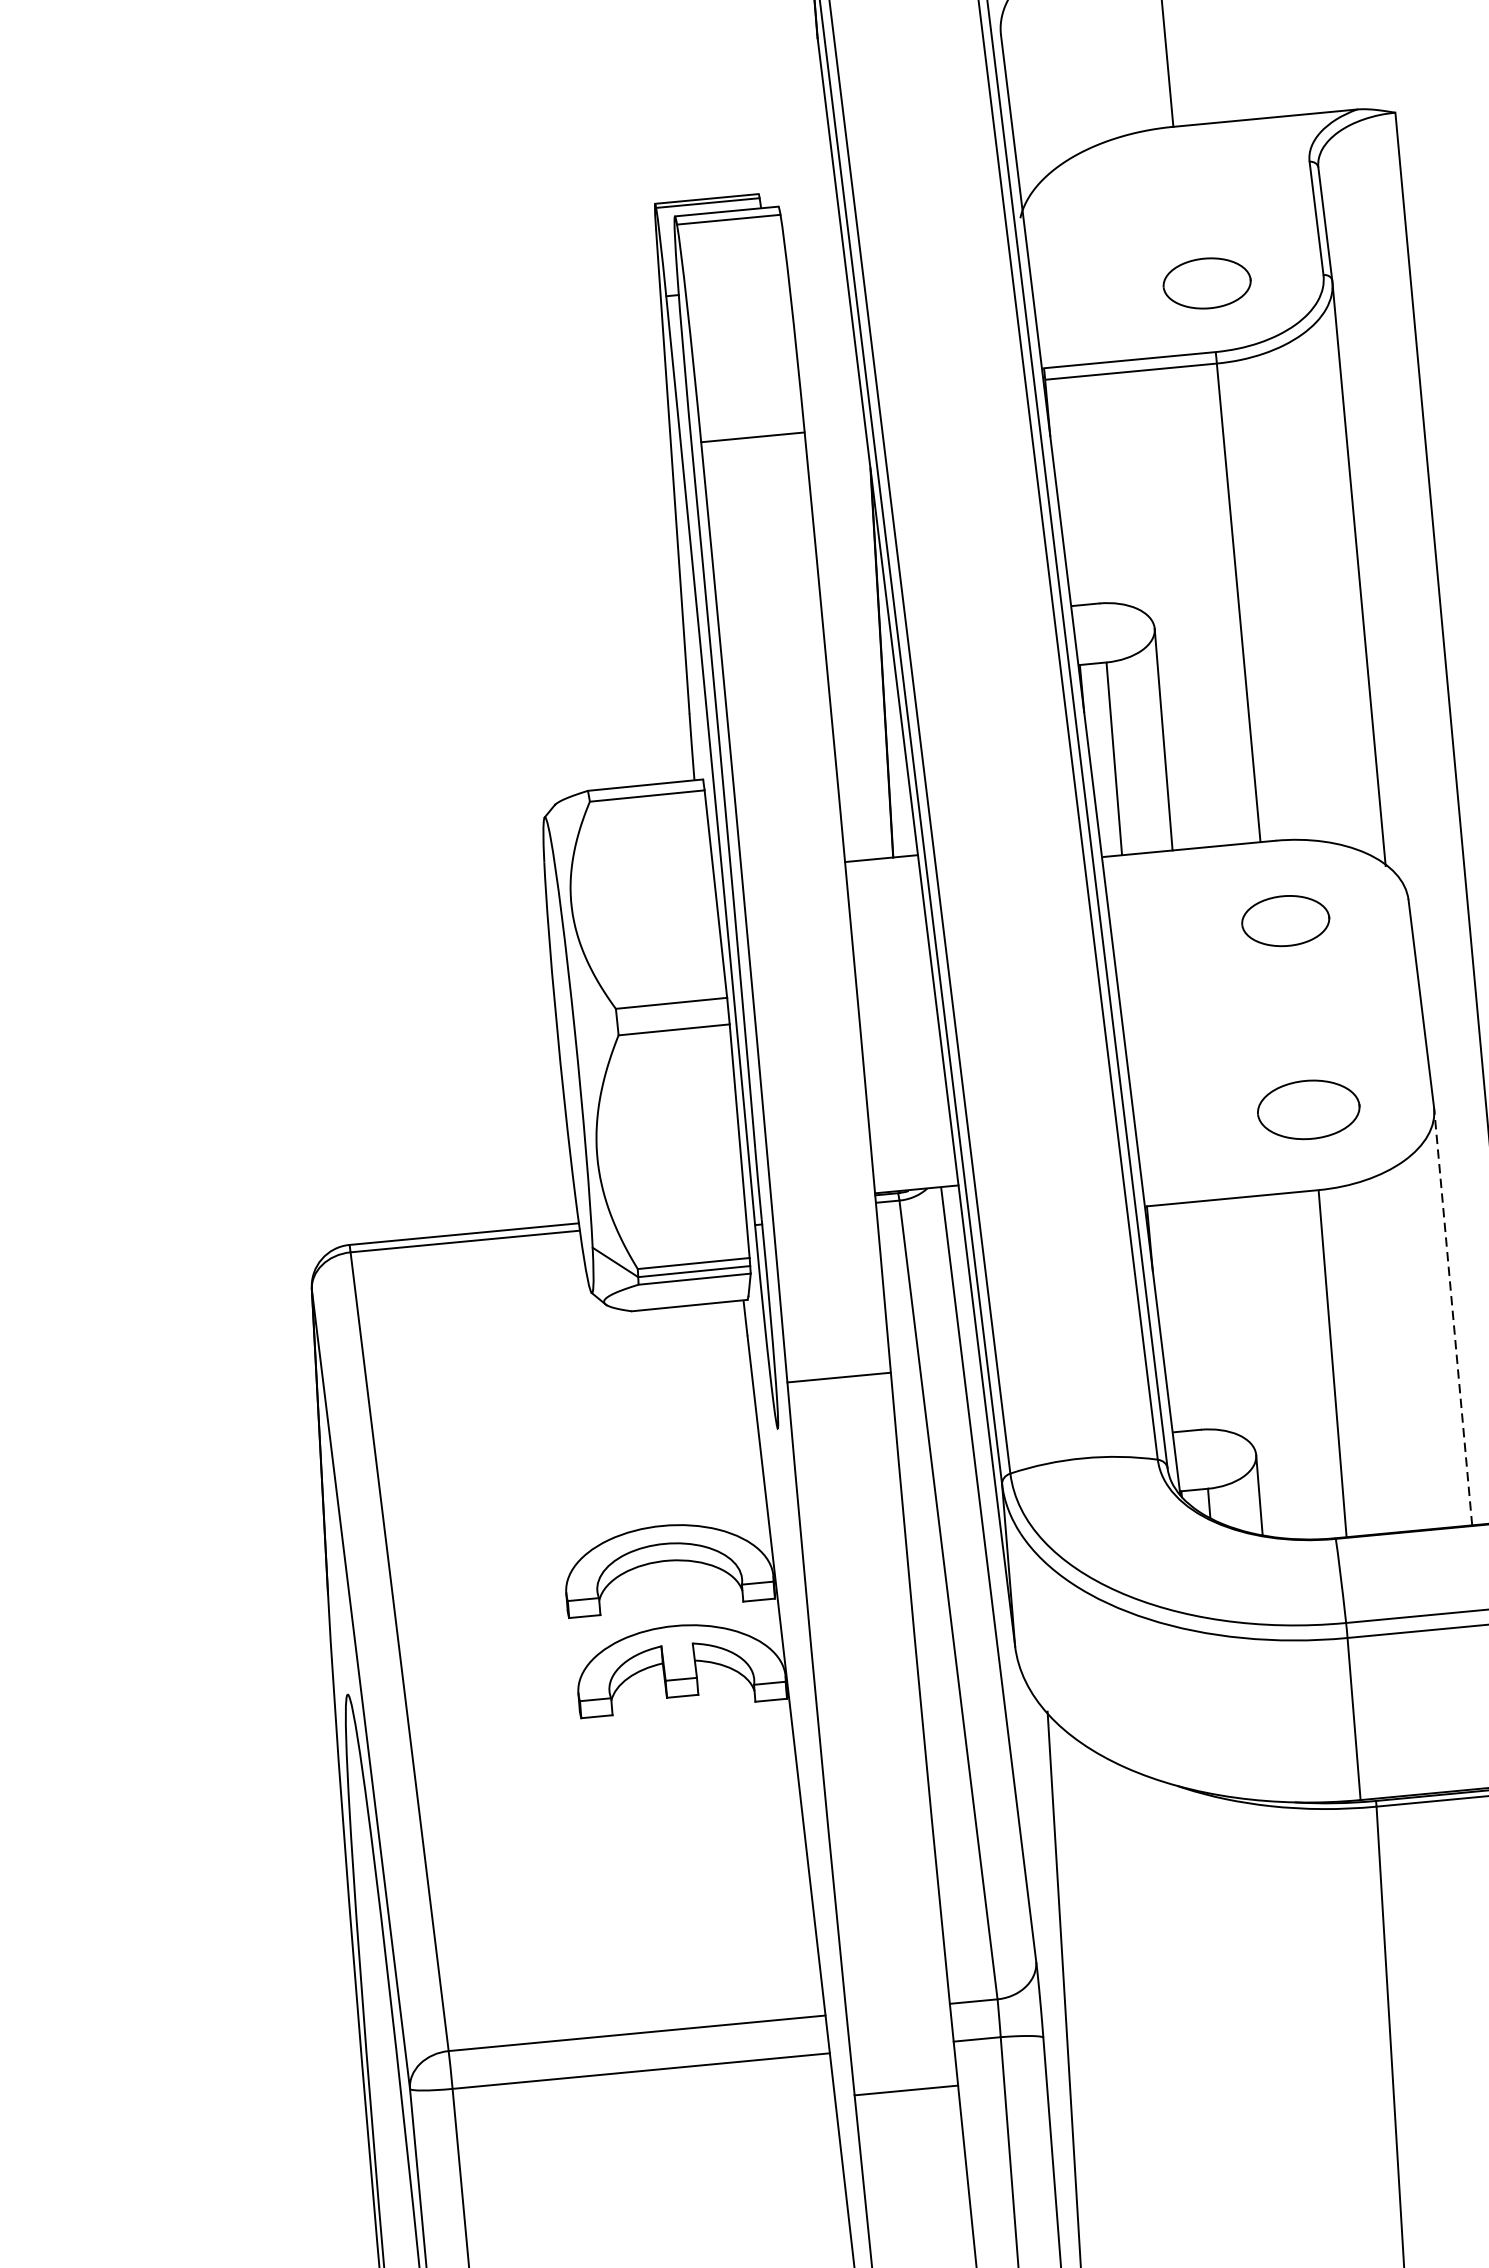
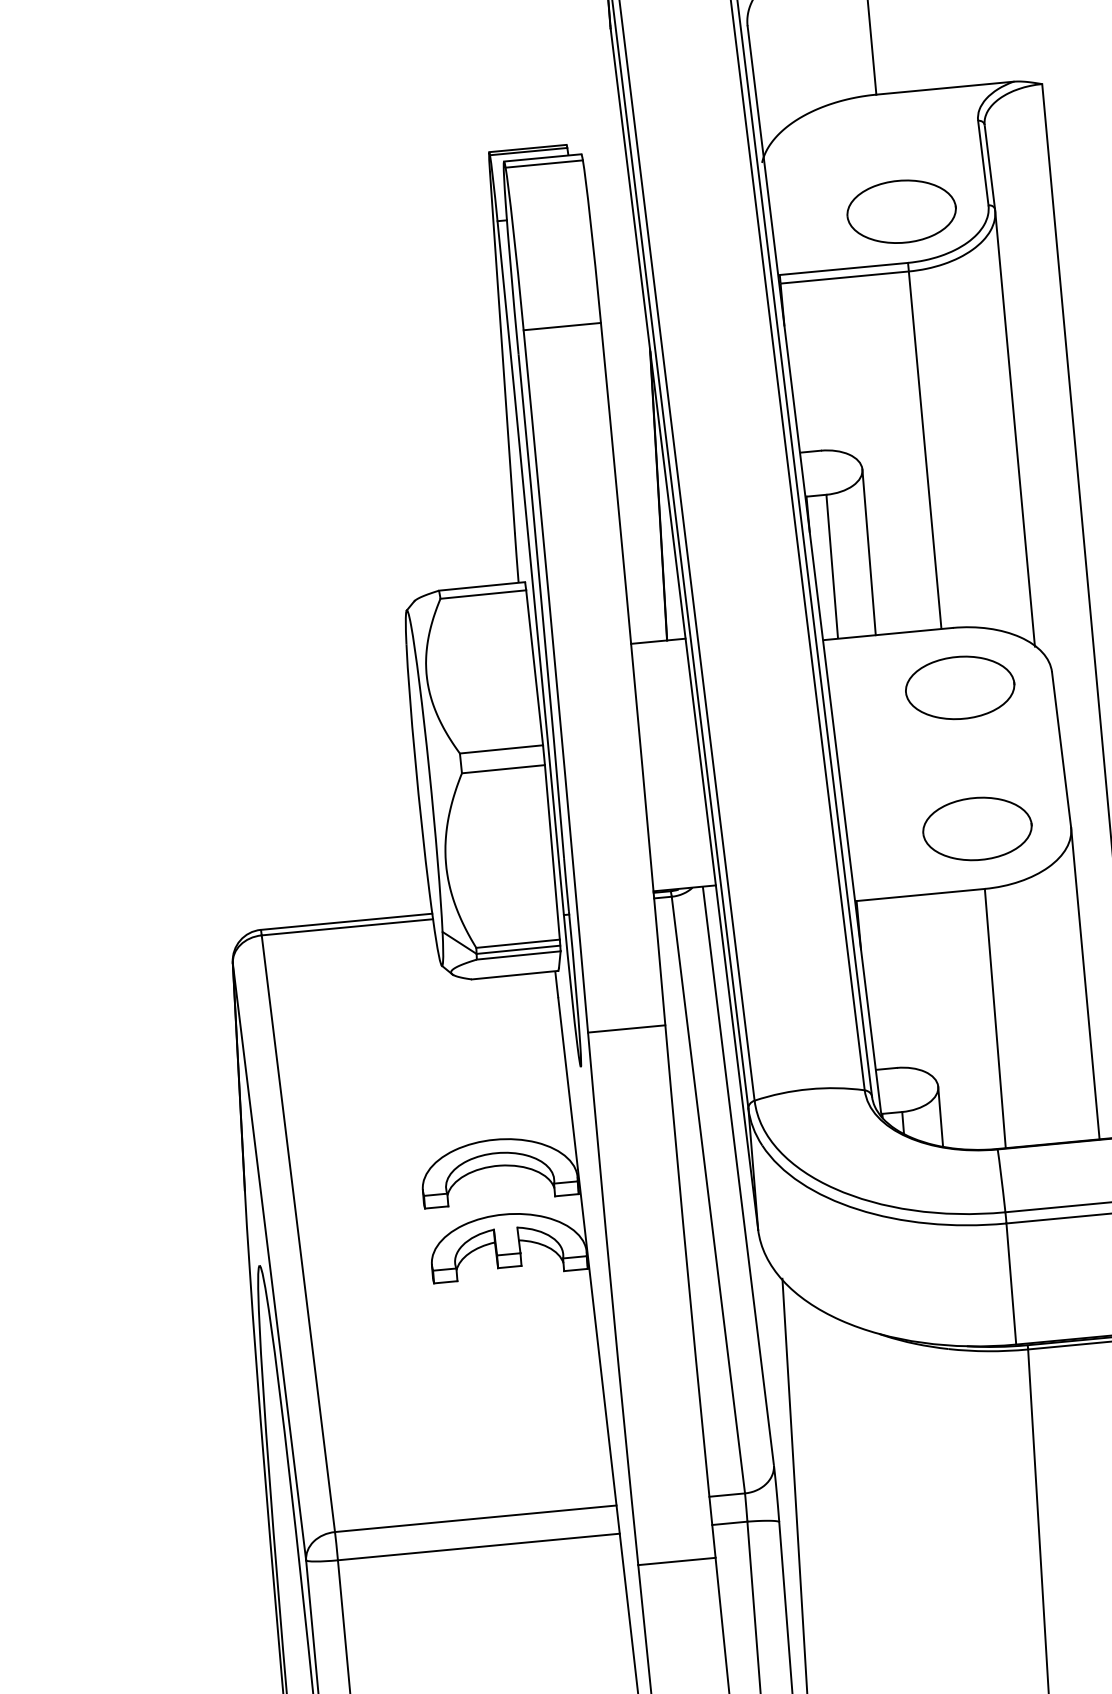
part: (1207, 283) -> (901, 211), size x1.67
part: (1286, 920) -> (960, 687), size x1.67
part: (1308, 1109) -> (977, 828), size x1.43
line: (1453, 1316) -> (1085, 983), dashed -> solid

